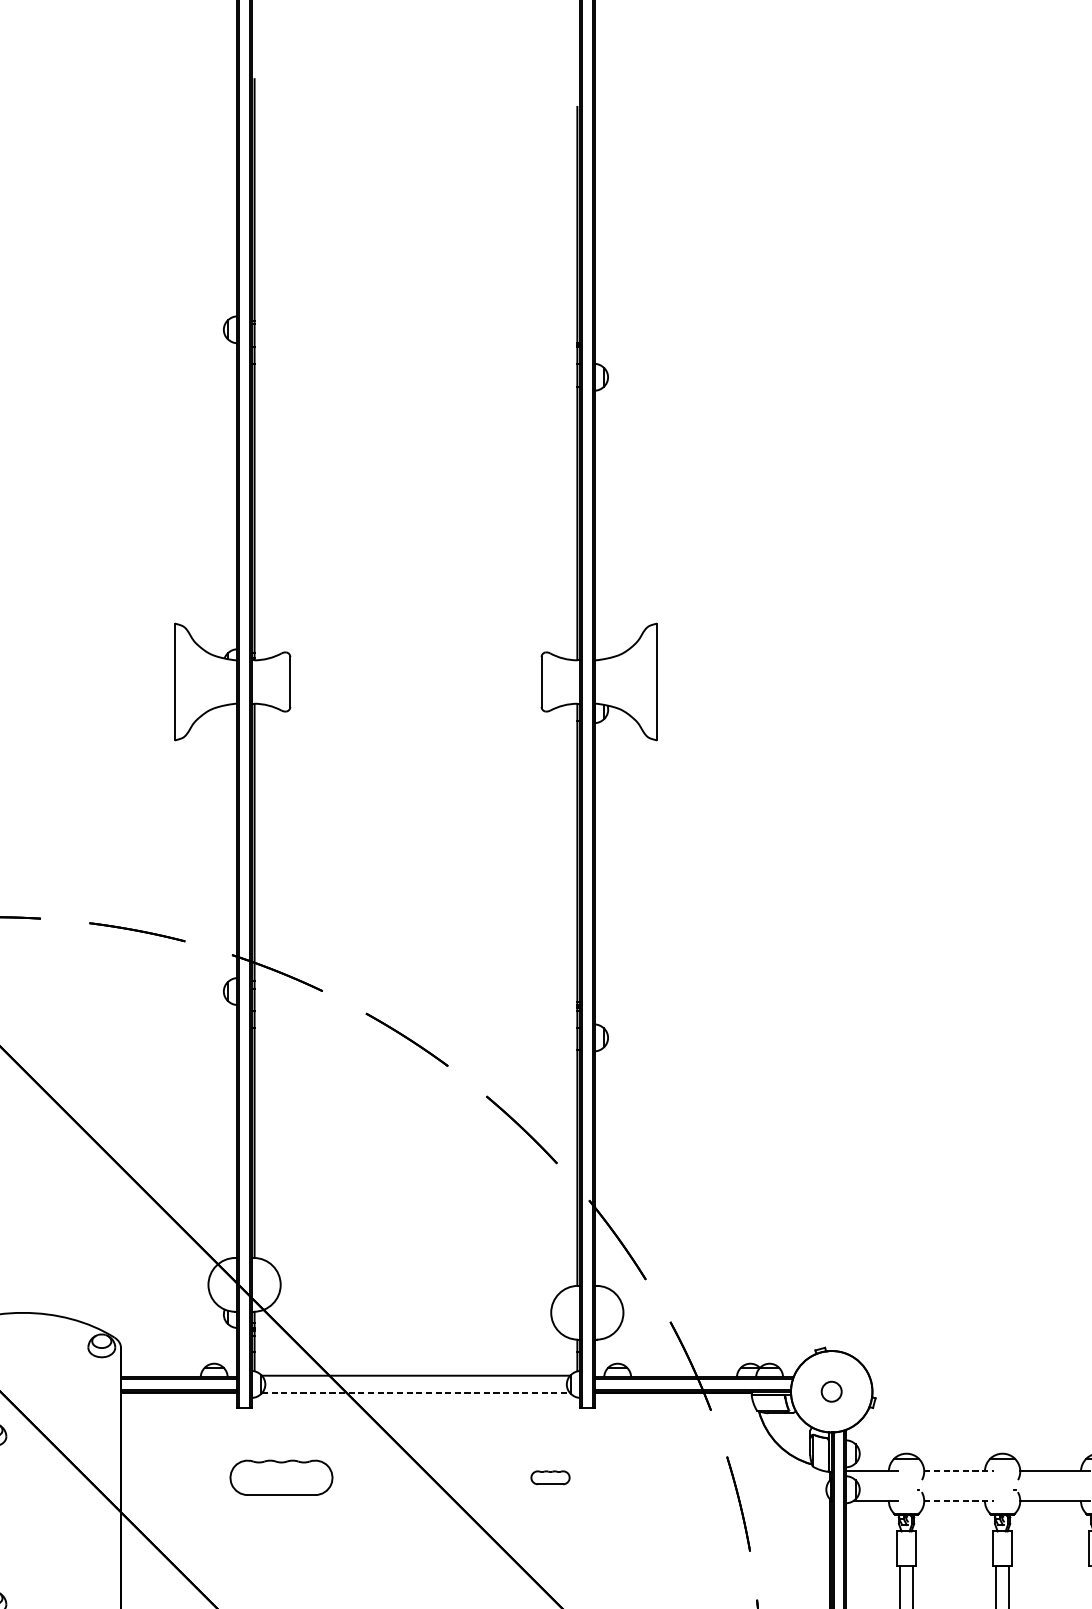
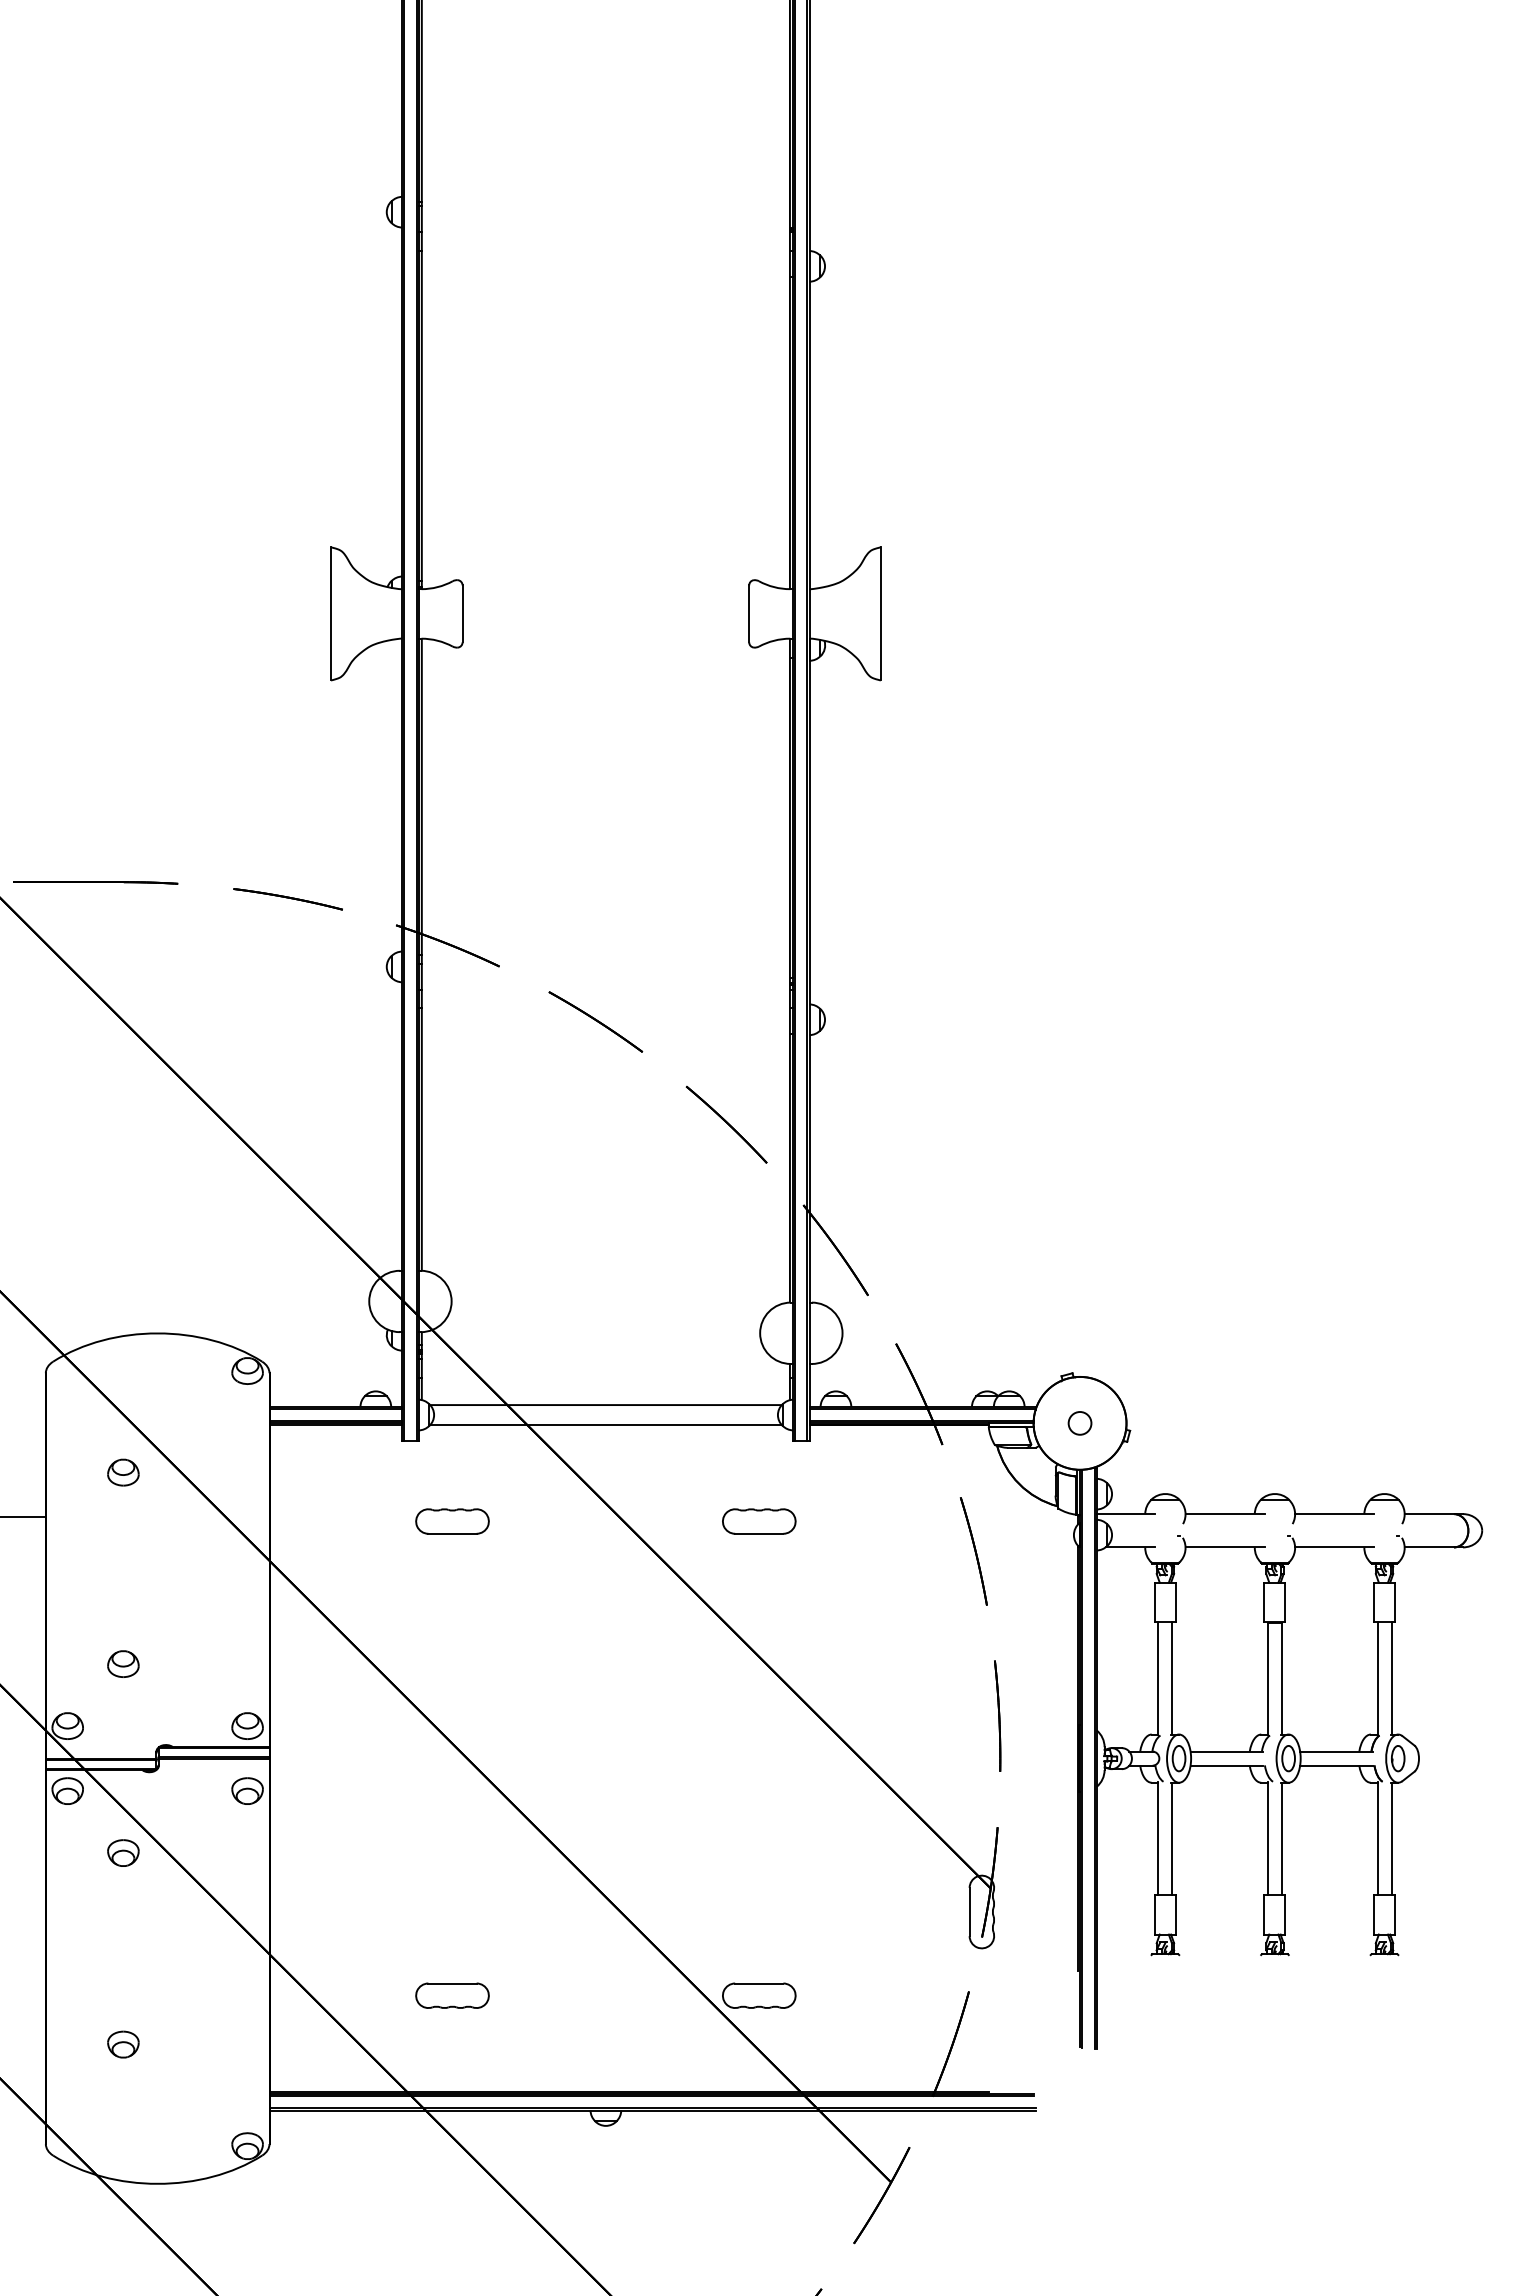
line: (416, 1393) -> (606, 1425), dashed -> solid
line: (959, 1471) -> (1225, 1514), dashed -> solid
part: (281, 1477) -> (452, 1521), size x0.62
part: (550, 1477) -> (759, 1521), size x1.67
line: (959, 1500) -> (1225, 1547), dashed -> solid

